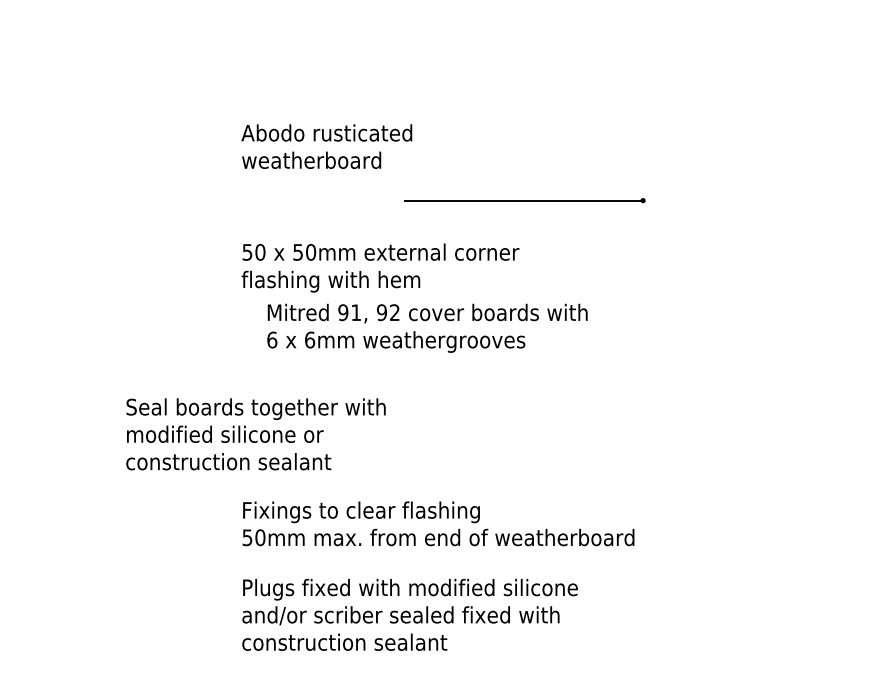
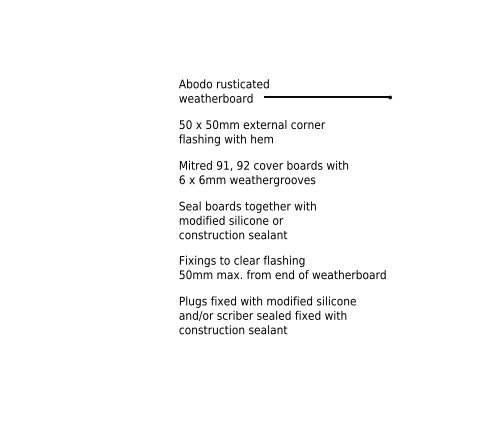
text: (326, 145) -> (223, 90), moved
text: (426, 328) -> (263, 173), moved
text: (255, 434) -> (247, 220), moved

